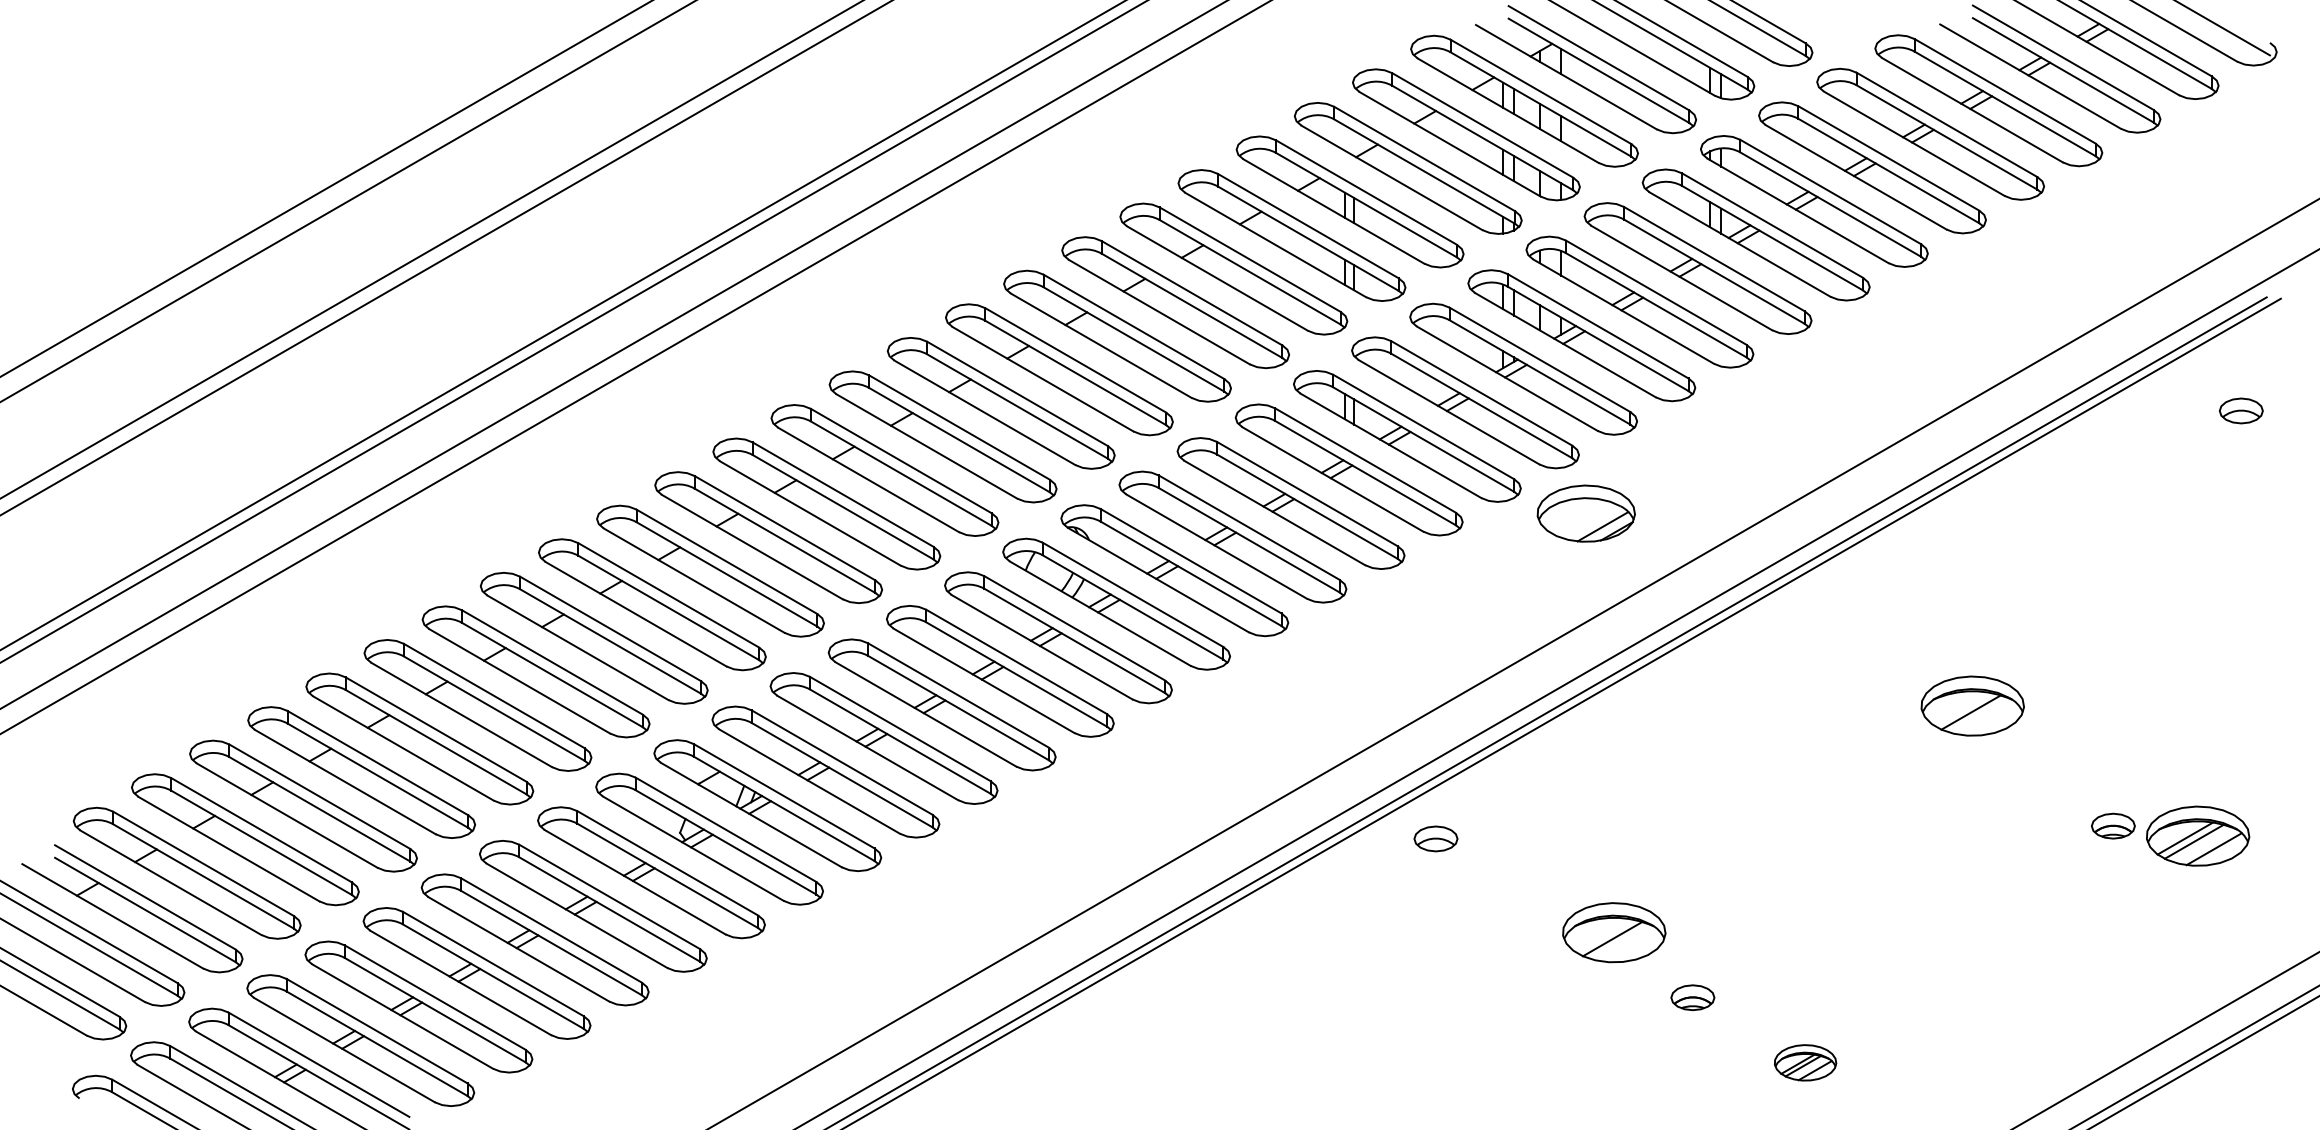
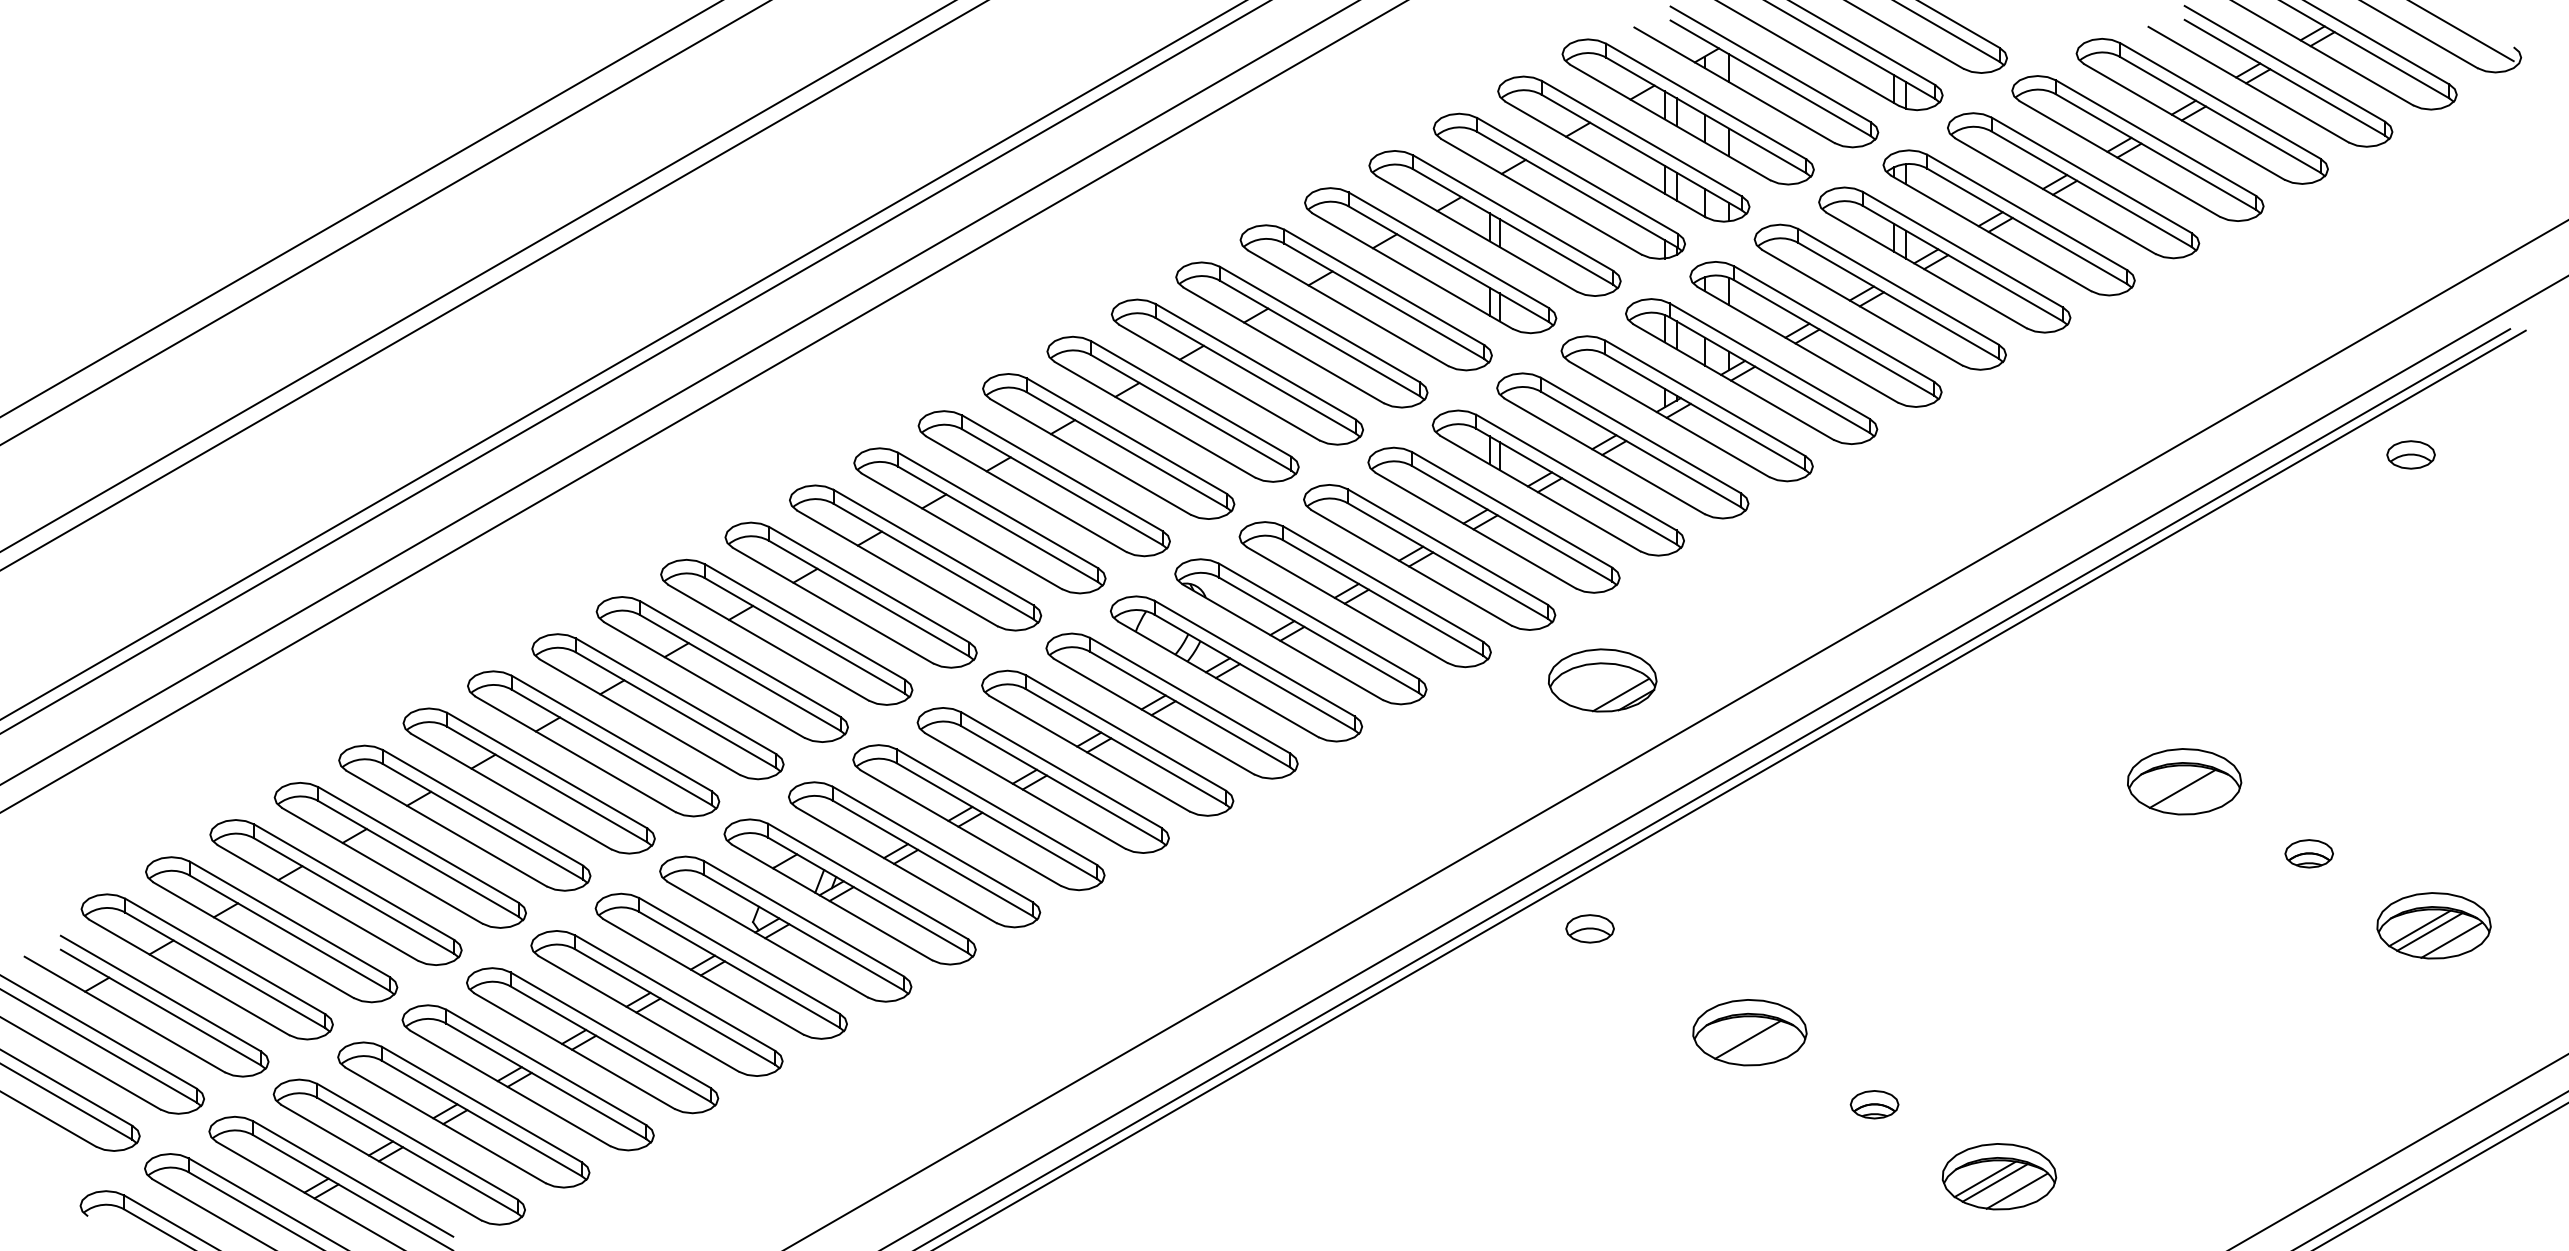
part: (2241, 410) -> (2411, 454), moved
part: (1585, 513) -> (1601, 680), moved
part: (2113, 825) -> (2309, 853), moved
part: (1614, 932) -> (1750, 1032), moved
part: (1805, 1062) -> (1999, 1176), size x1.67

